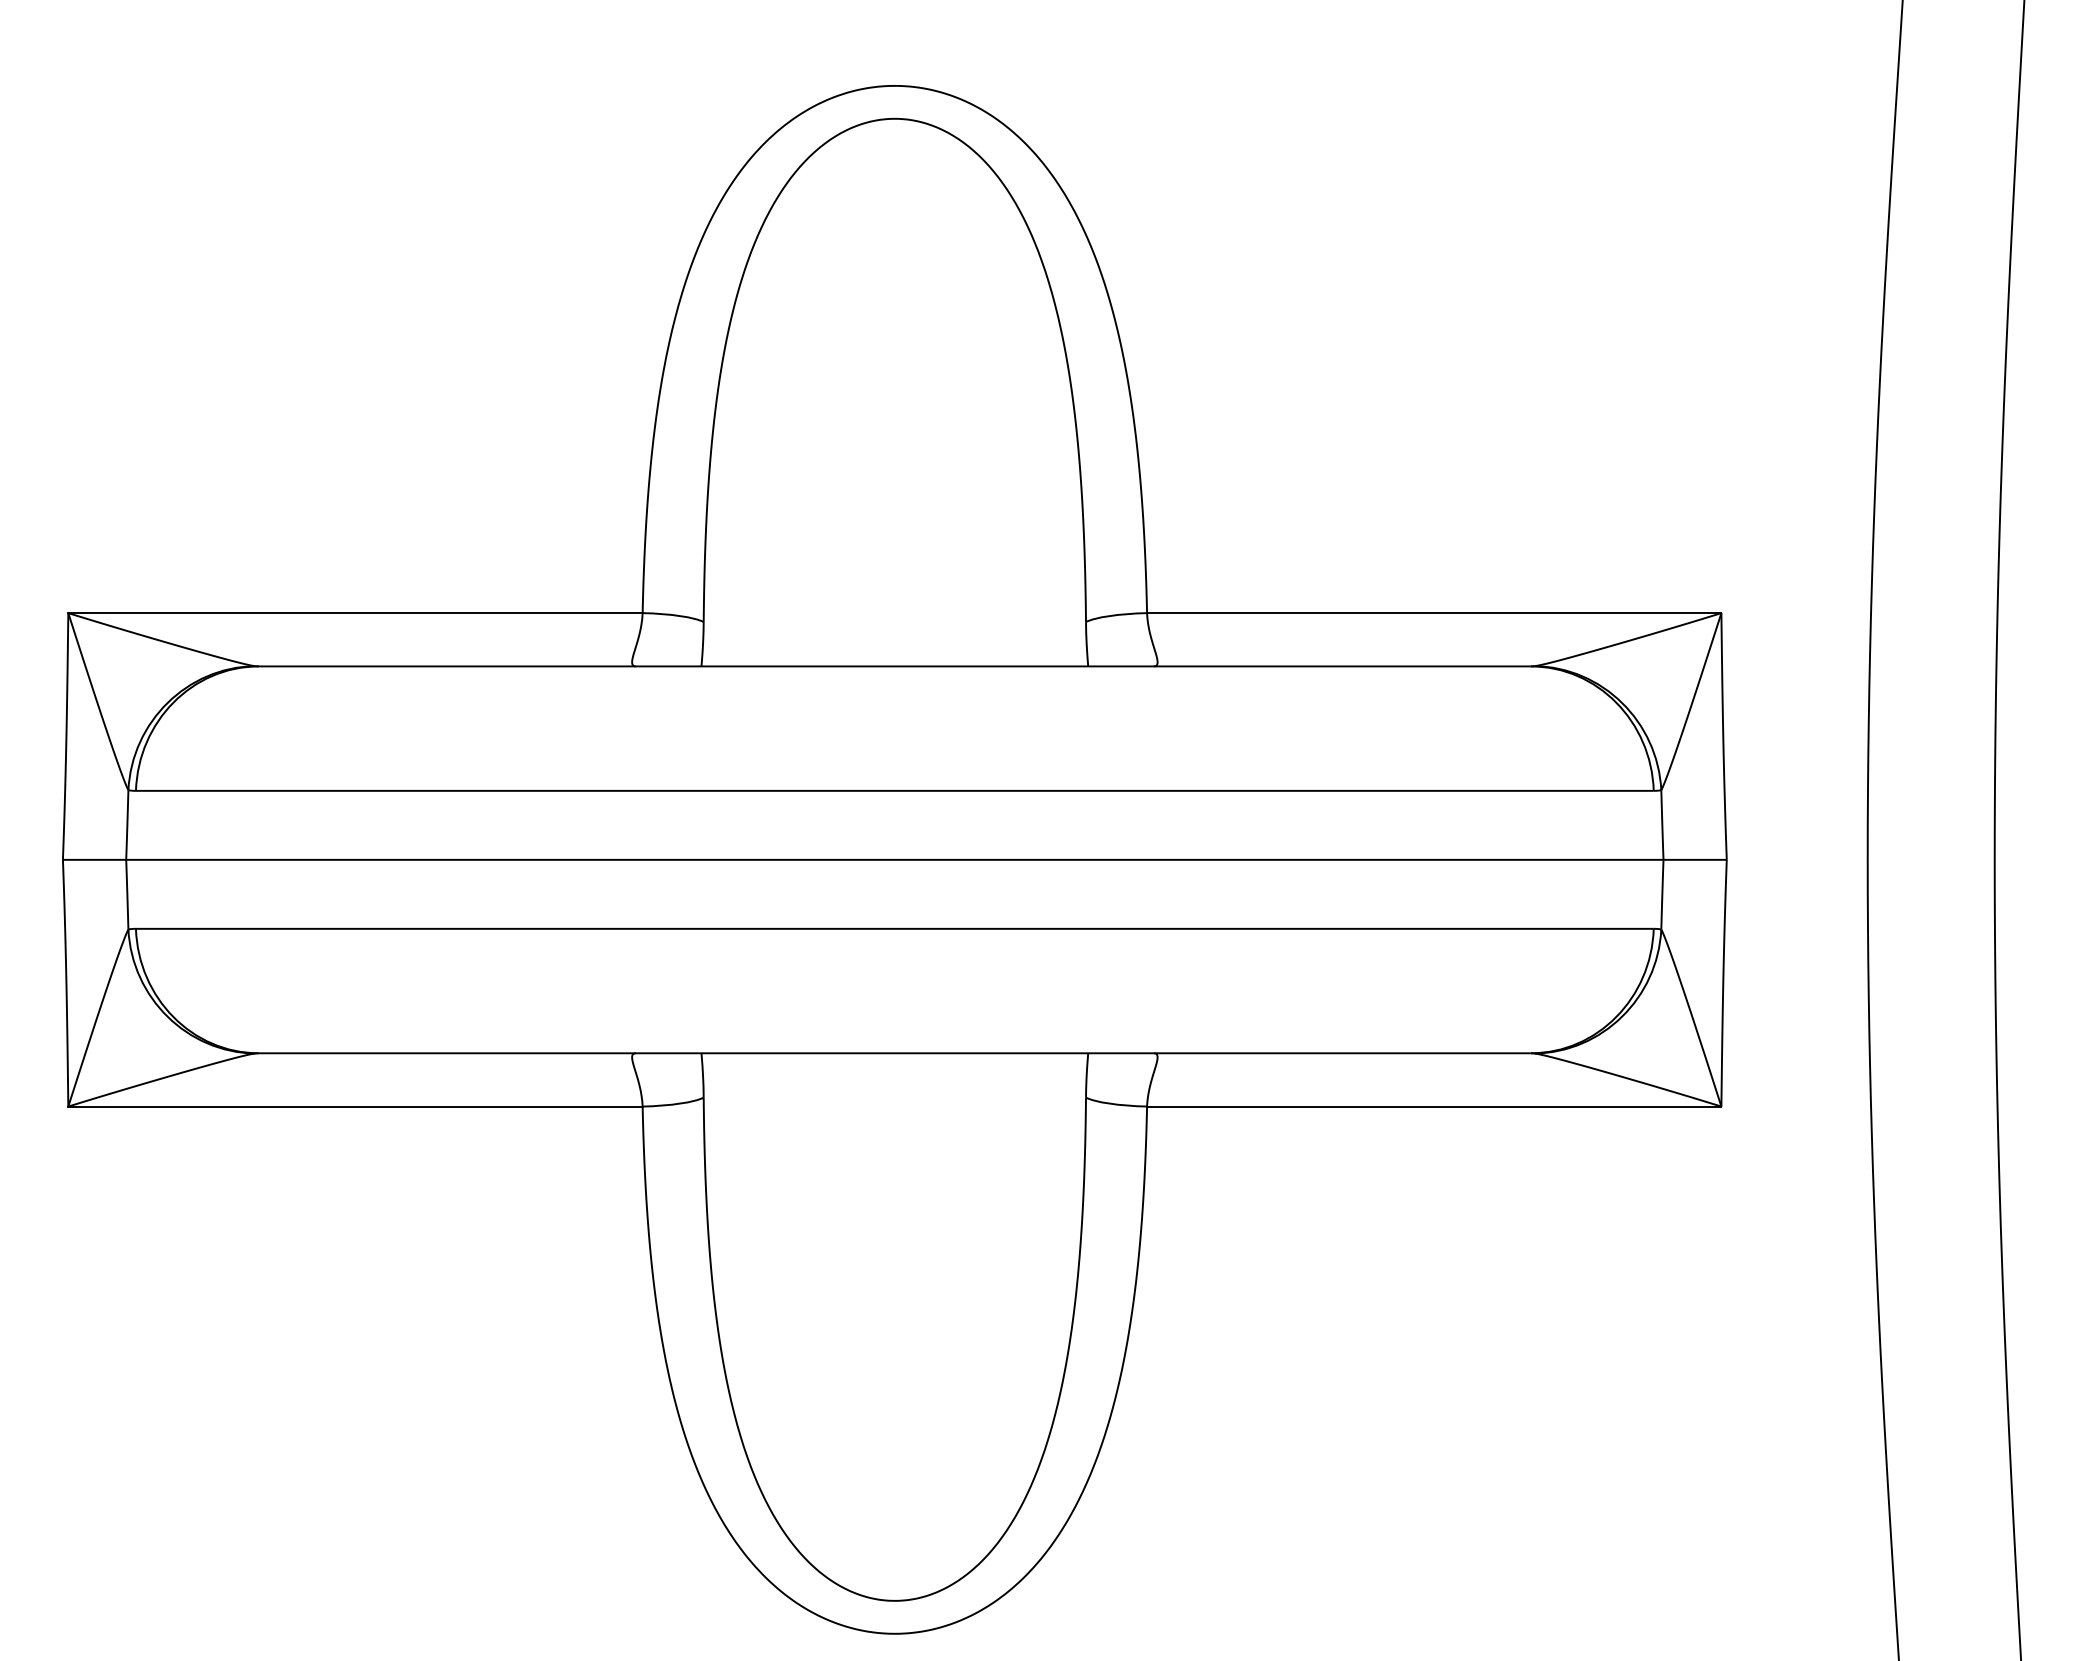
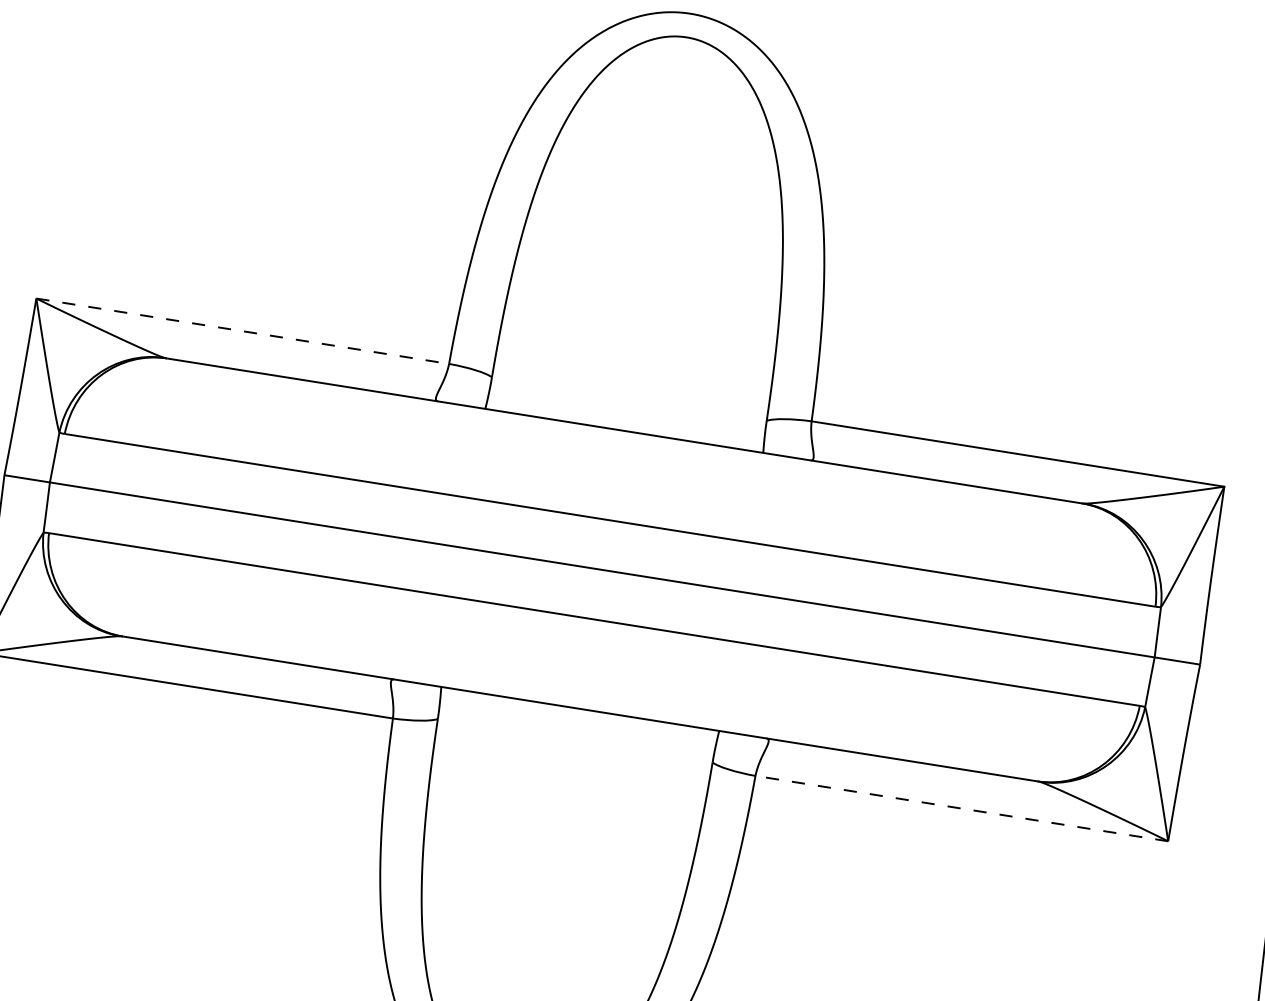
line: (355, 613) -> (242, 331), solid -> dashed
line: (1433, 1106) -> (961, 808), solid -> dashed

